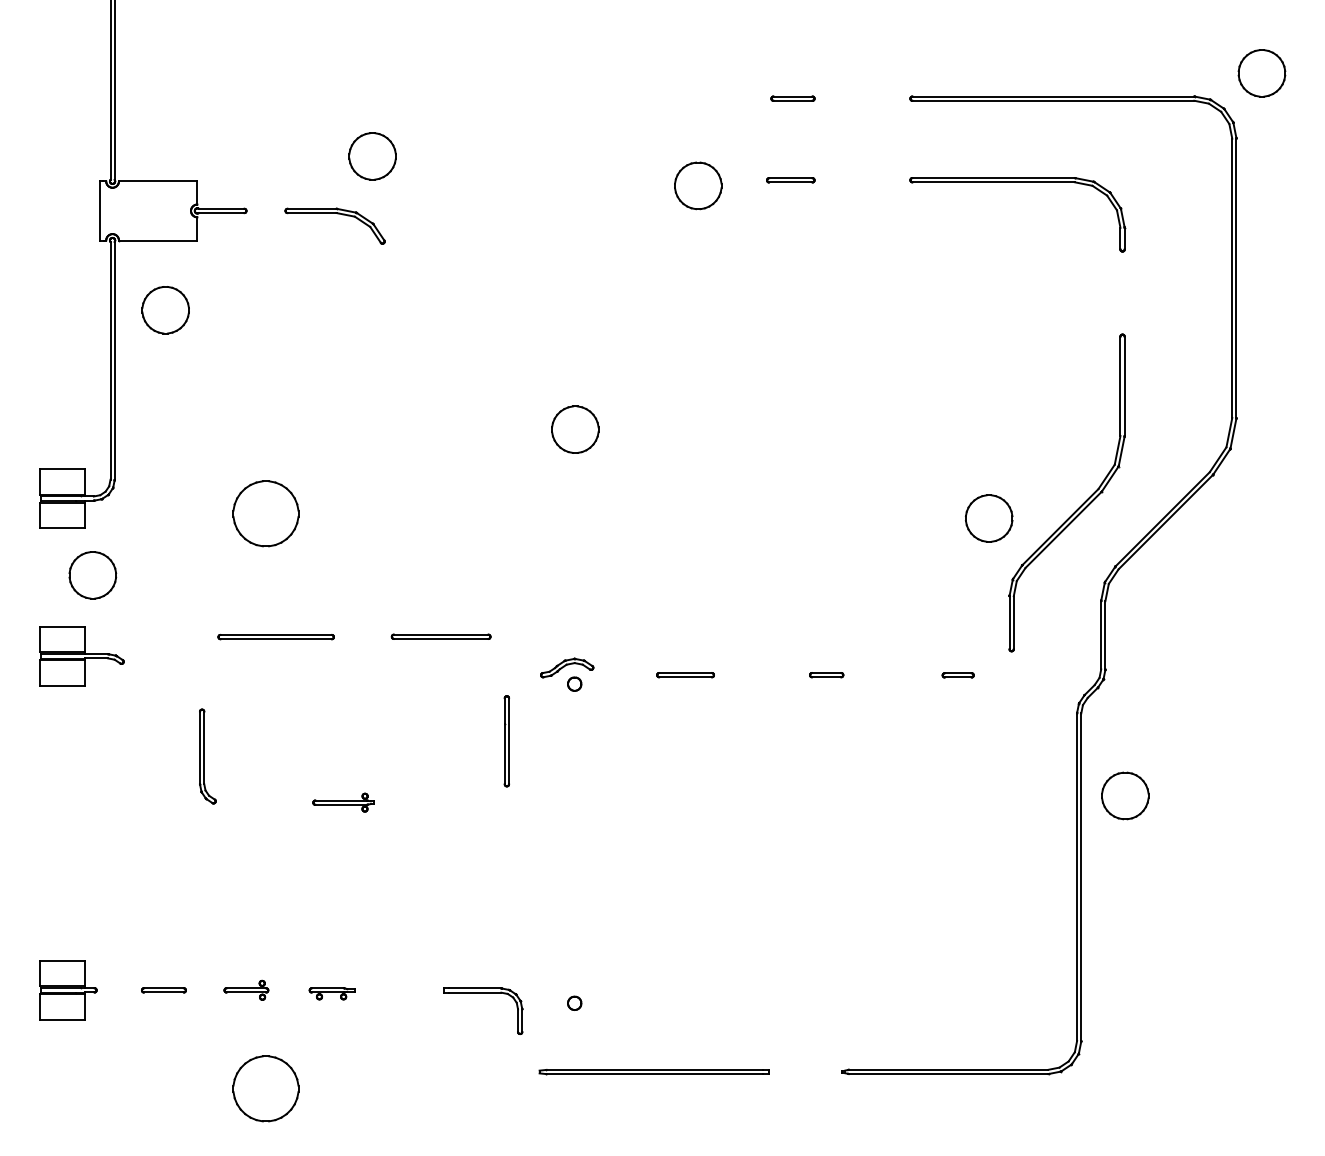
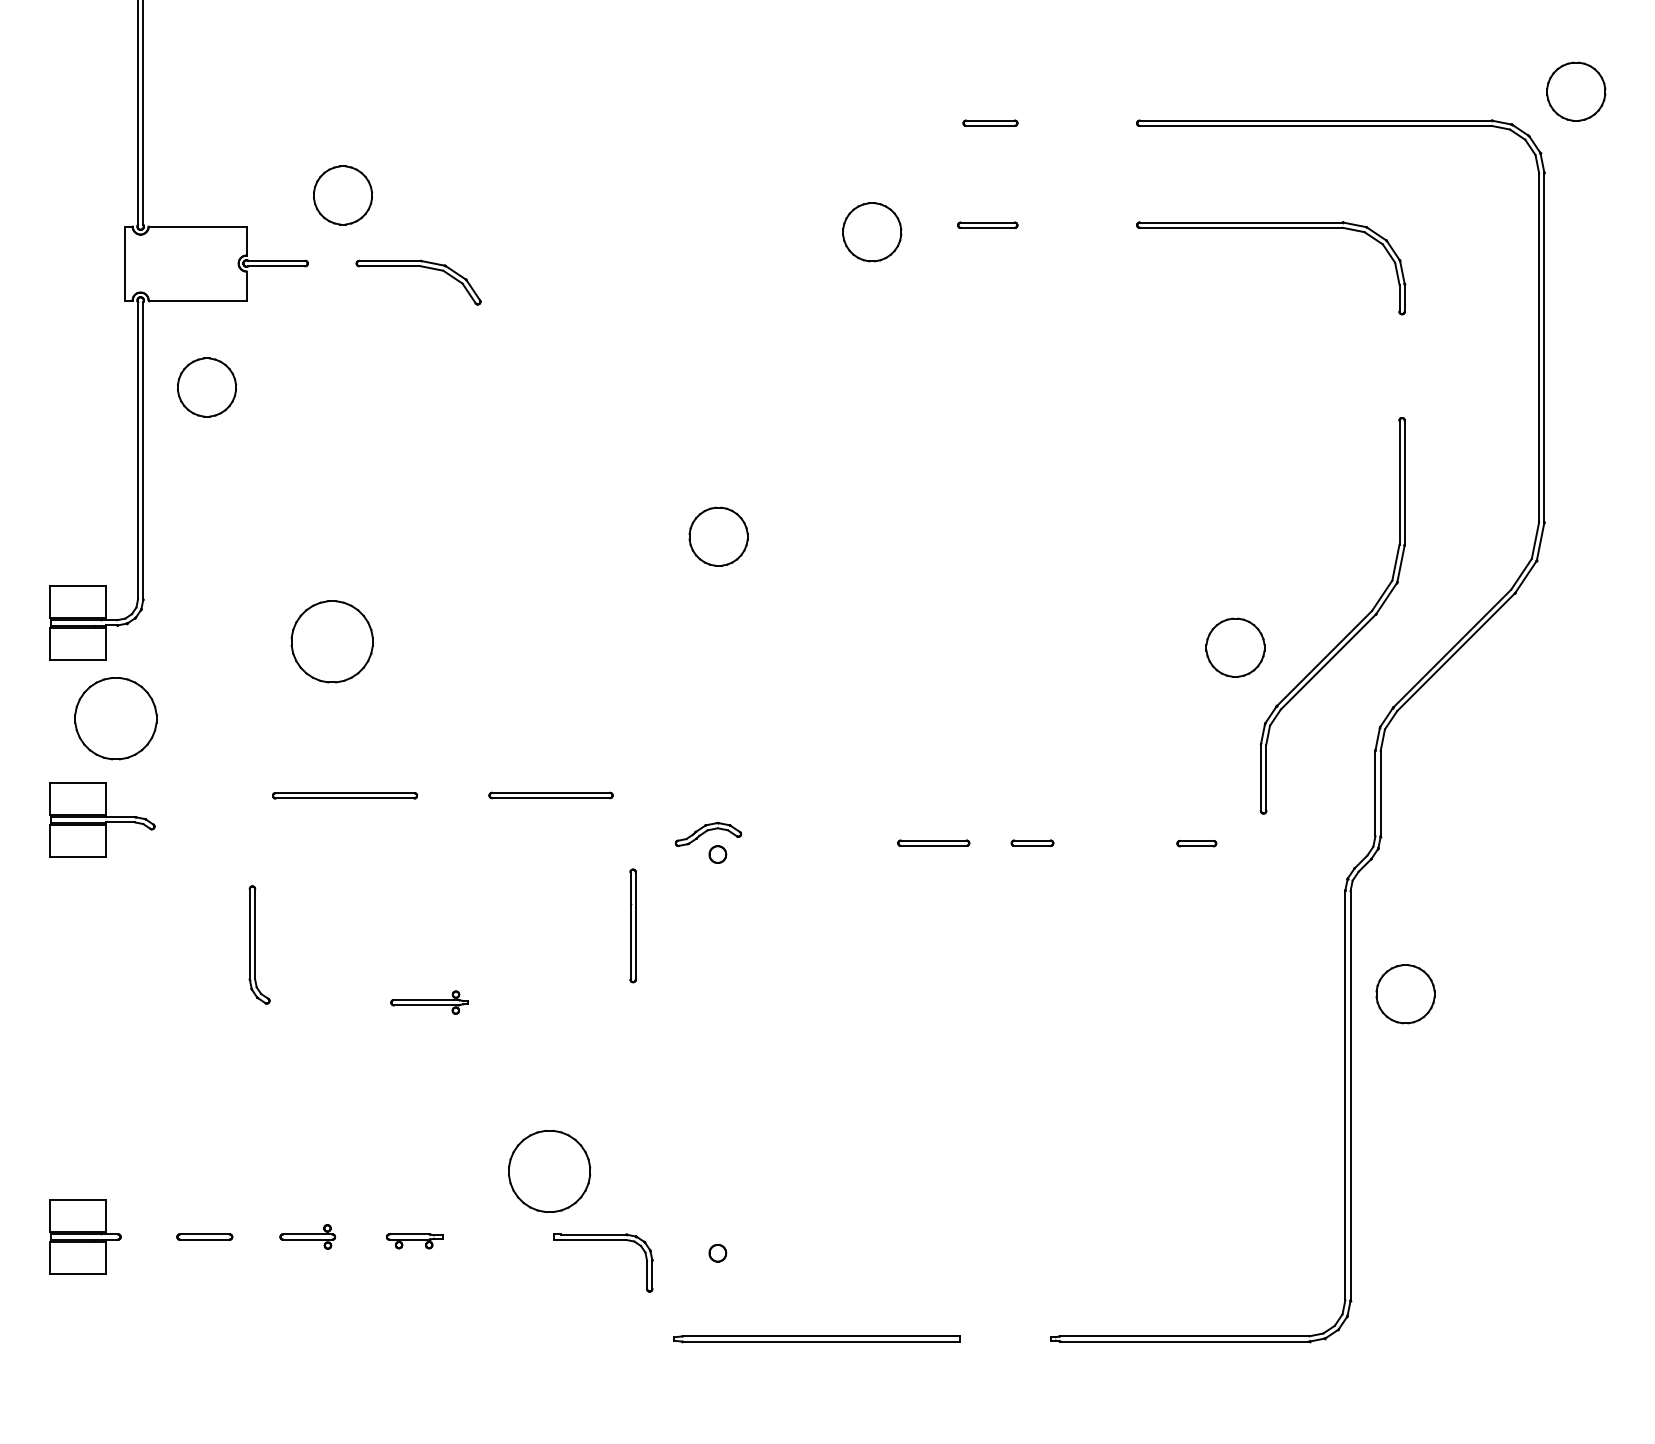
part: (372, 156) -> (342, 195), moved
part: (92, 575) -> (115, 718), size x1.4
part: (685, 675) -> (933, 843), moved
part: (265, 1088) -> (548, 1171), moved

